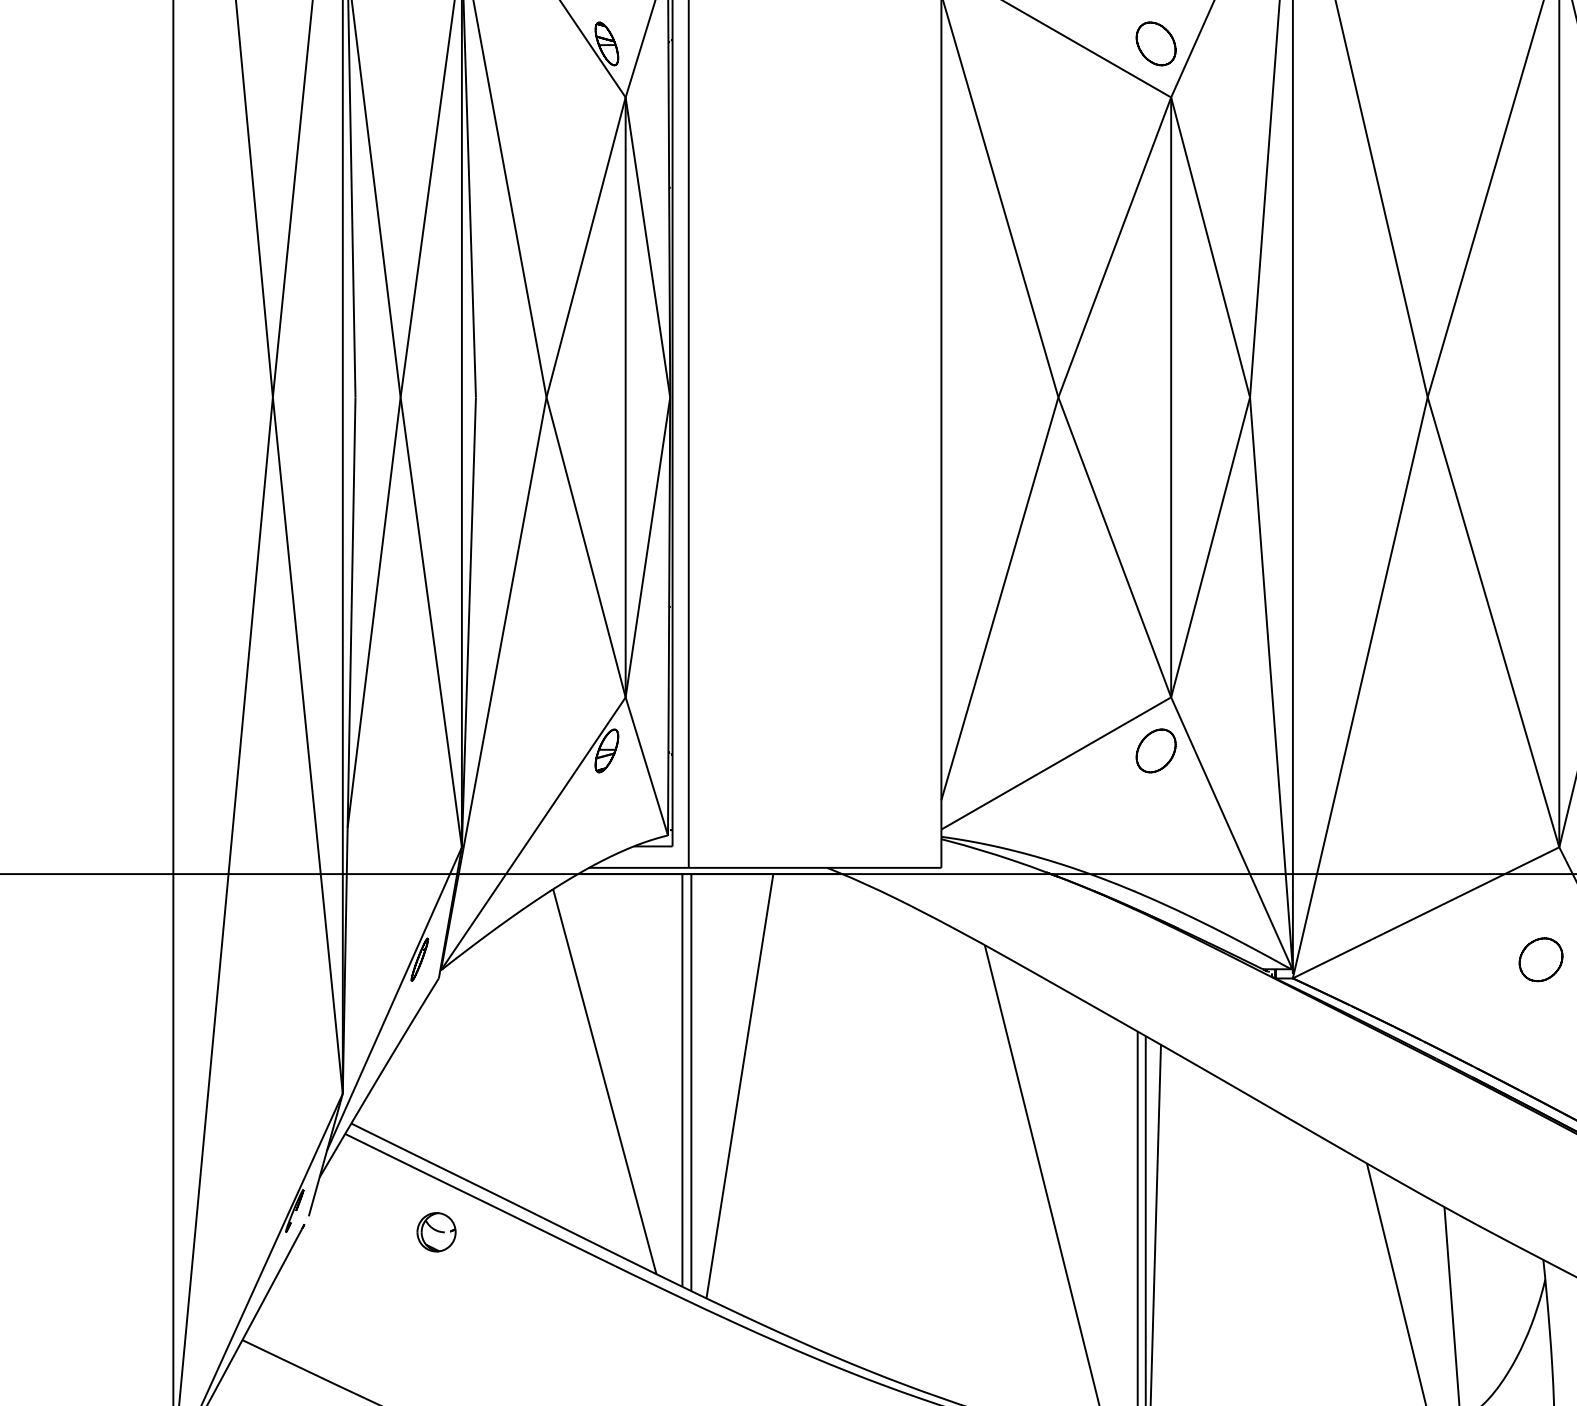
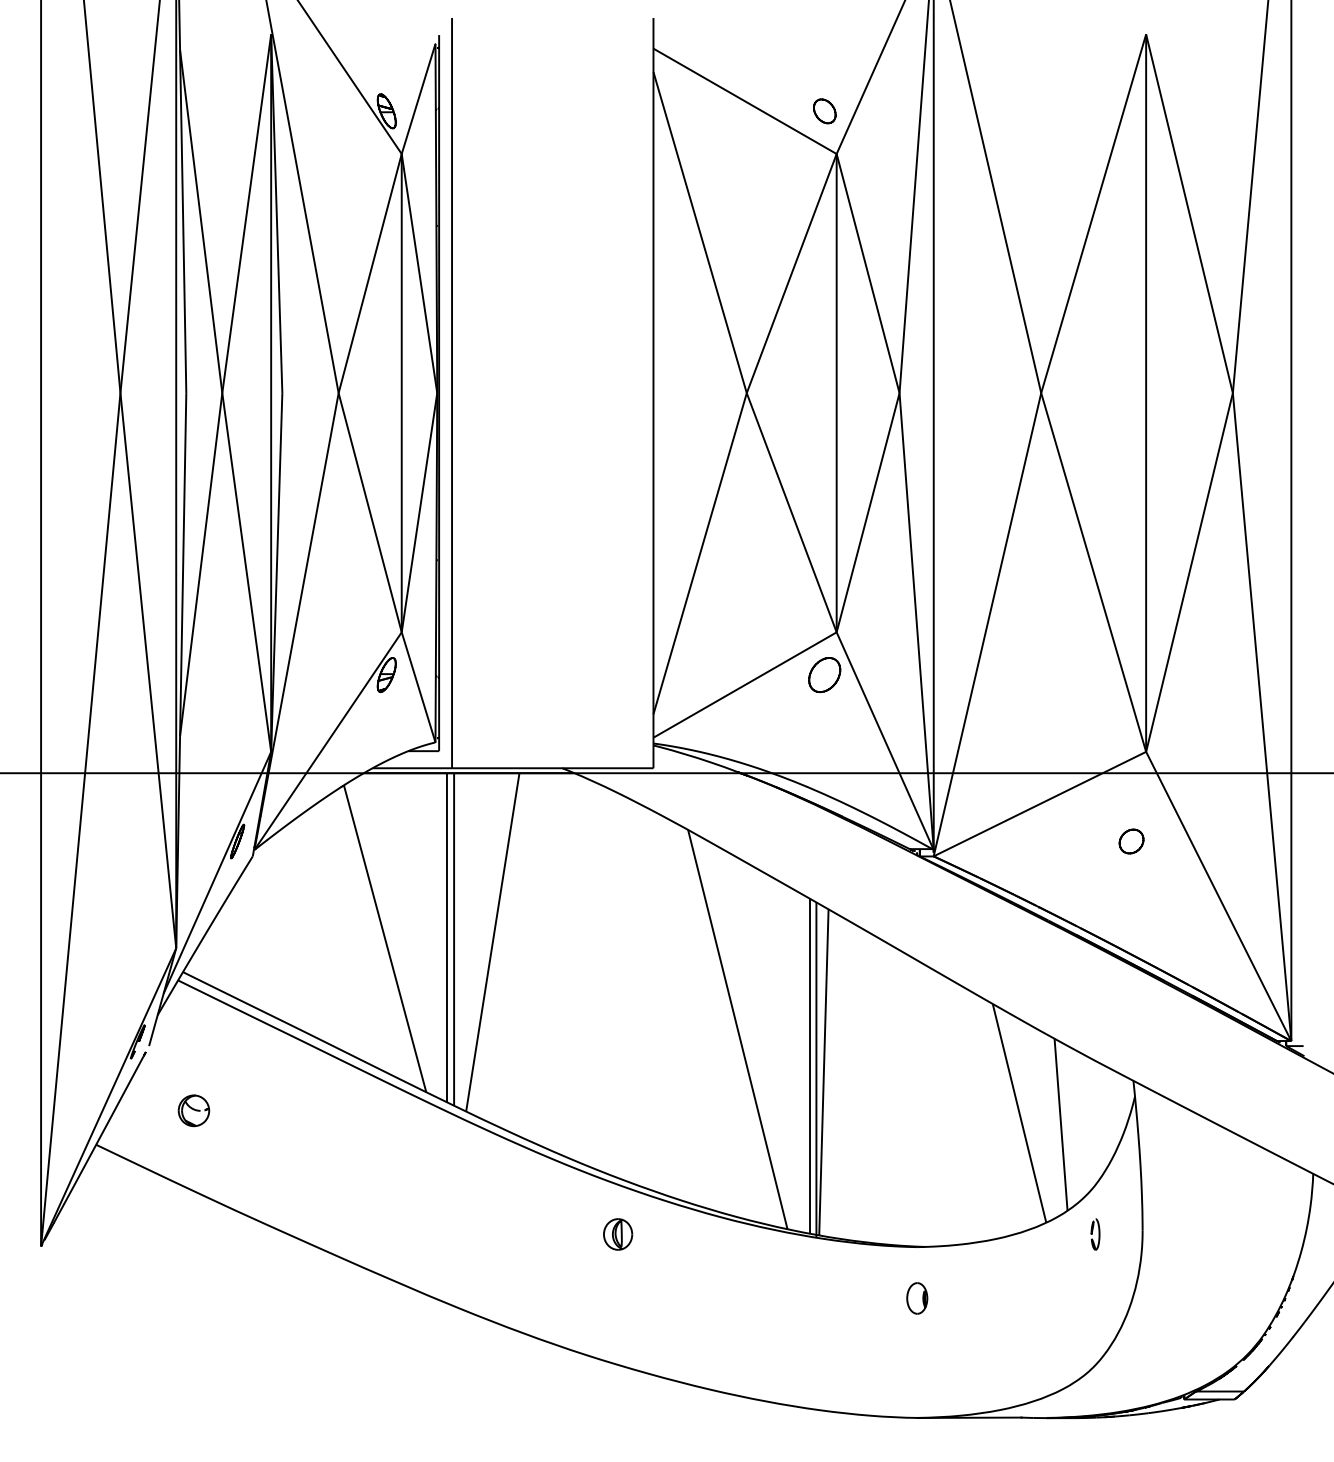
part: (1155, 44) -> (824, 111), size x0.7
part: (1540, 959) -> (1131, 841), size x0.7
part: (435, 1231) -> (193, 1110), moved

